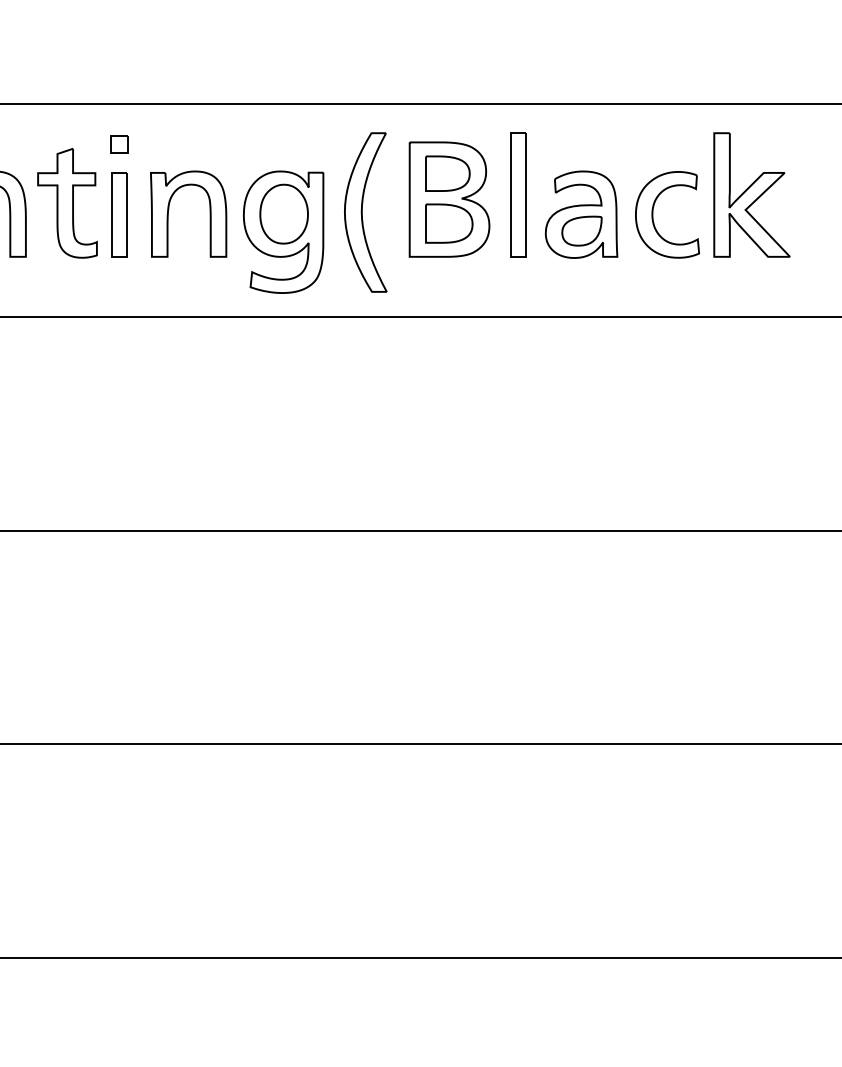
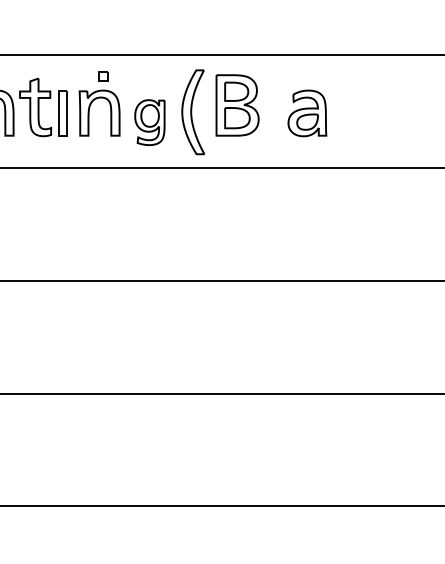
part: (120, 144) -> (103, 76), moved
part: (517, 194) -> (273, 102), removed
part: (712, 195) -> (376, 103), removed
part: (282, 231) -> (149, 122), size x0.7

